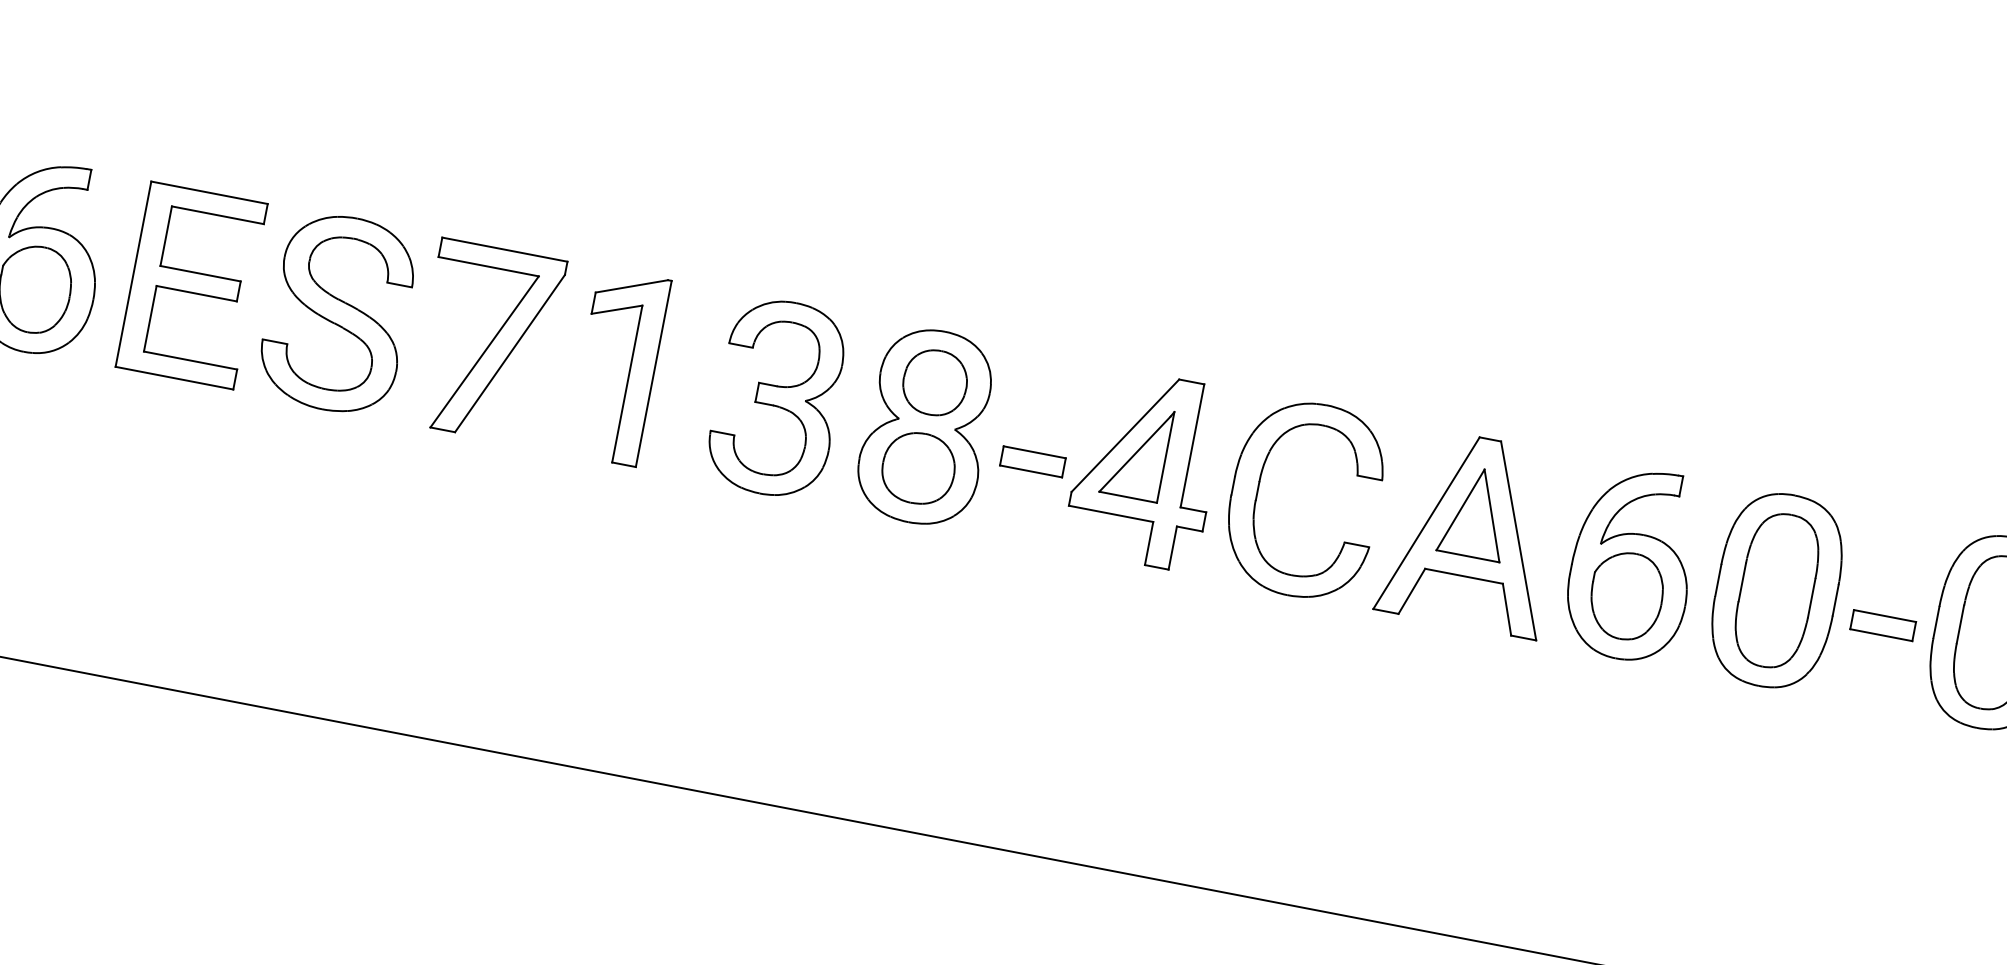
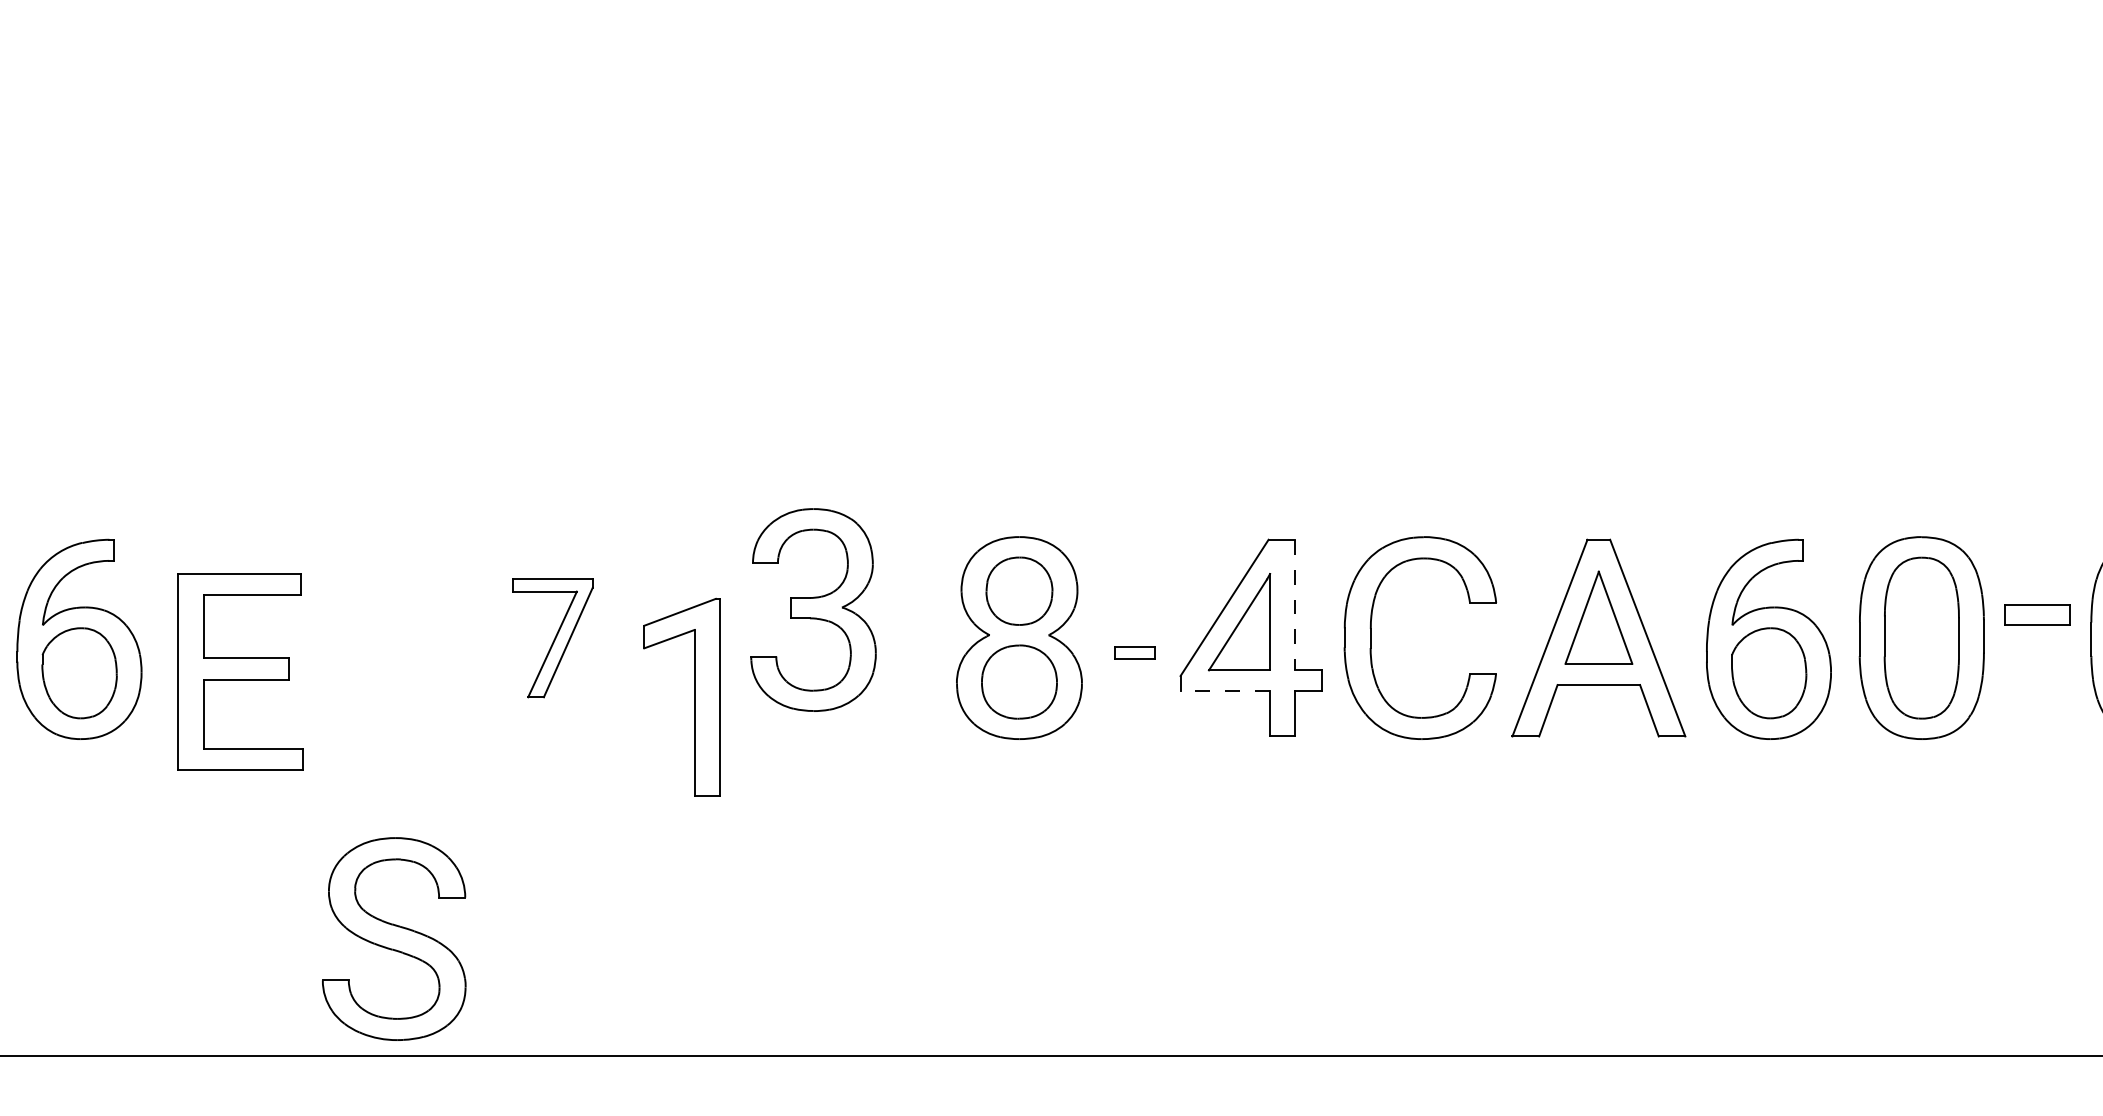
part: (192, 285) -> (240, 671), moved
part: (337, 313) -> (394, 938), moved
part: (486, 342) -> (552, 638), size x0.6
part: (630, 368) -> (694, 696), moved
part: (777, 397) -> (813, 609), moved
line: (1192, 446) -> (1295, 605), solid -> dashed
part: (1032, 461) -> (1134, 652), size x0.6
line: (1111, 513) -> (1225, 690), solid -> dashed
part: (1883, 625) -> (2037, 614), moved

